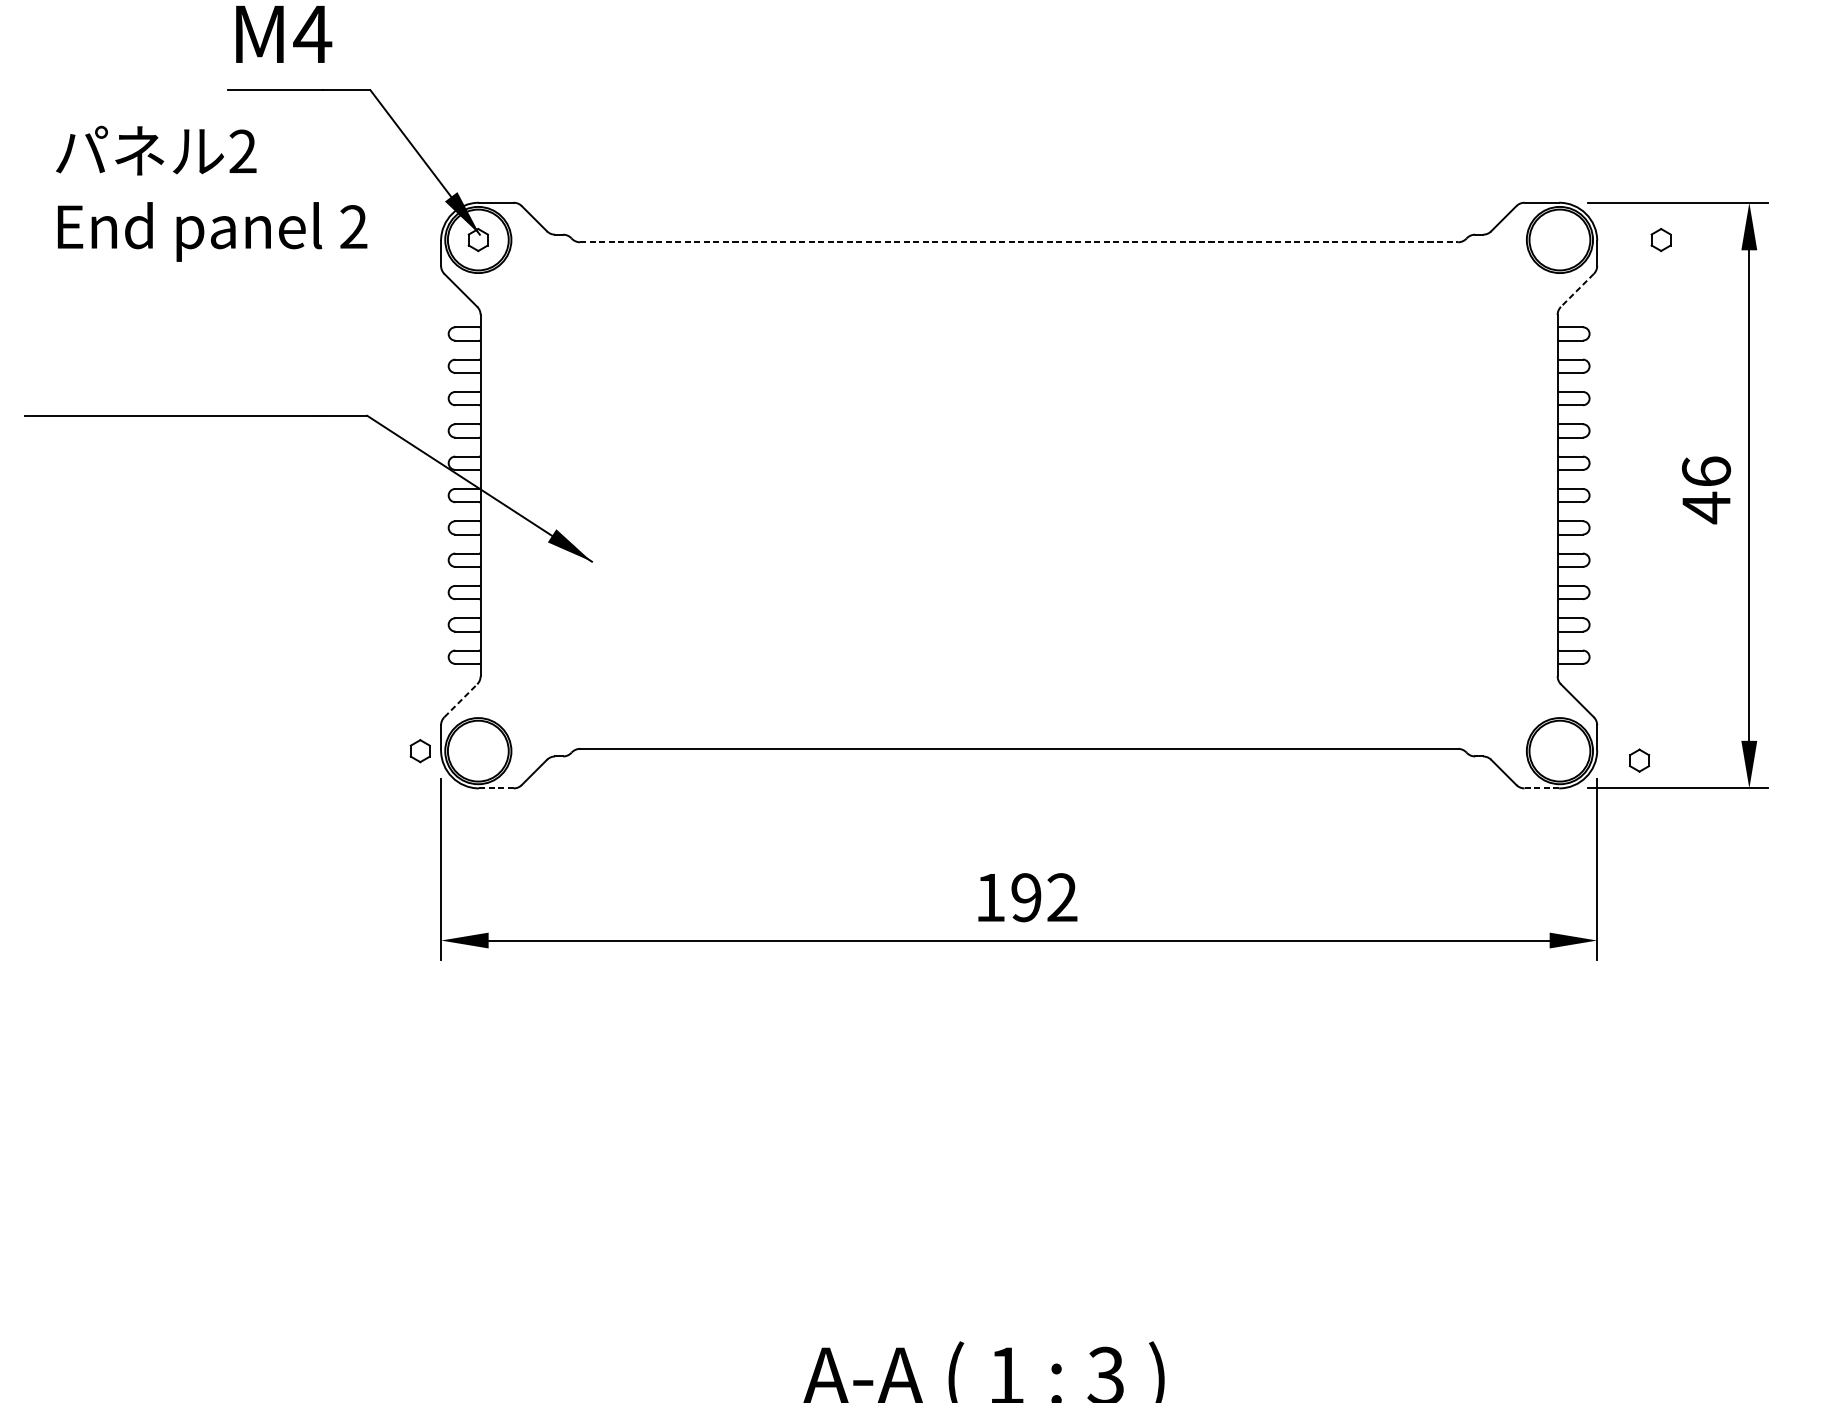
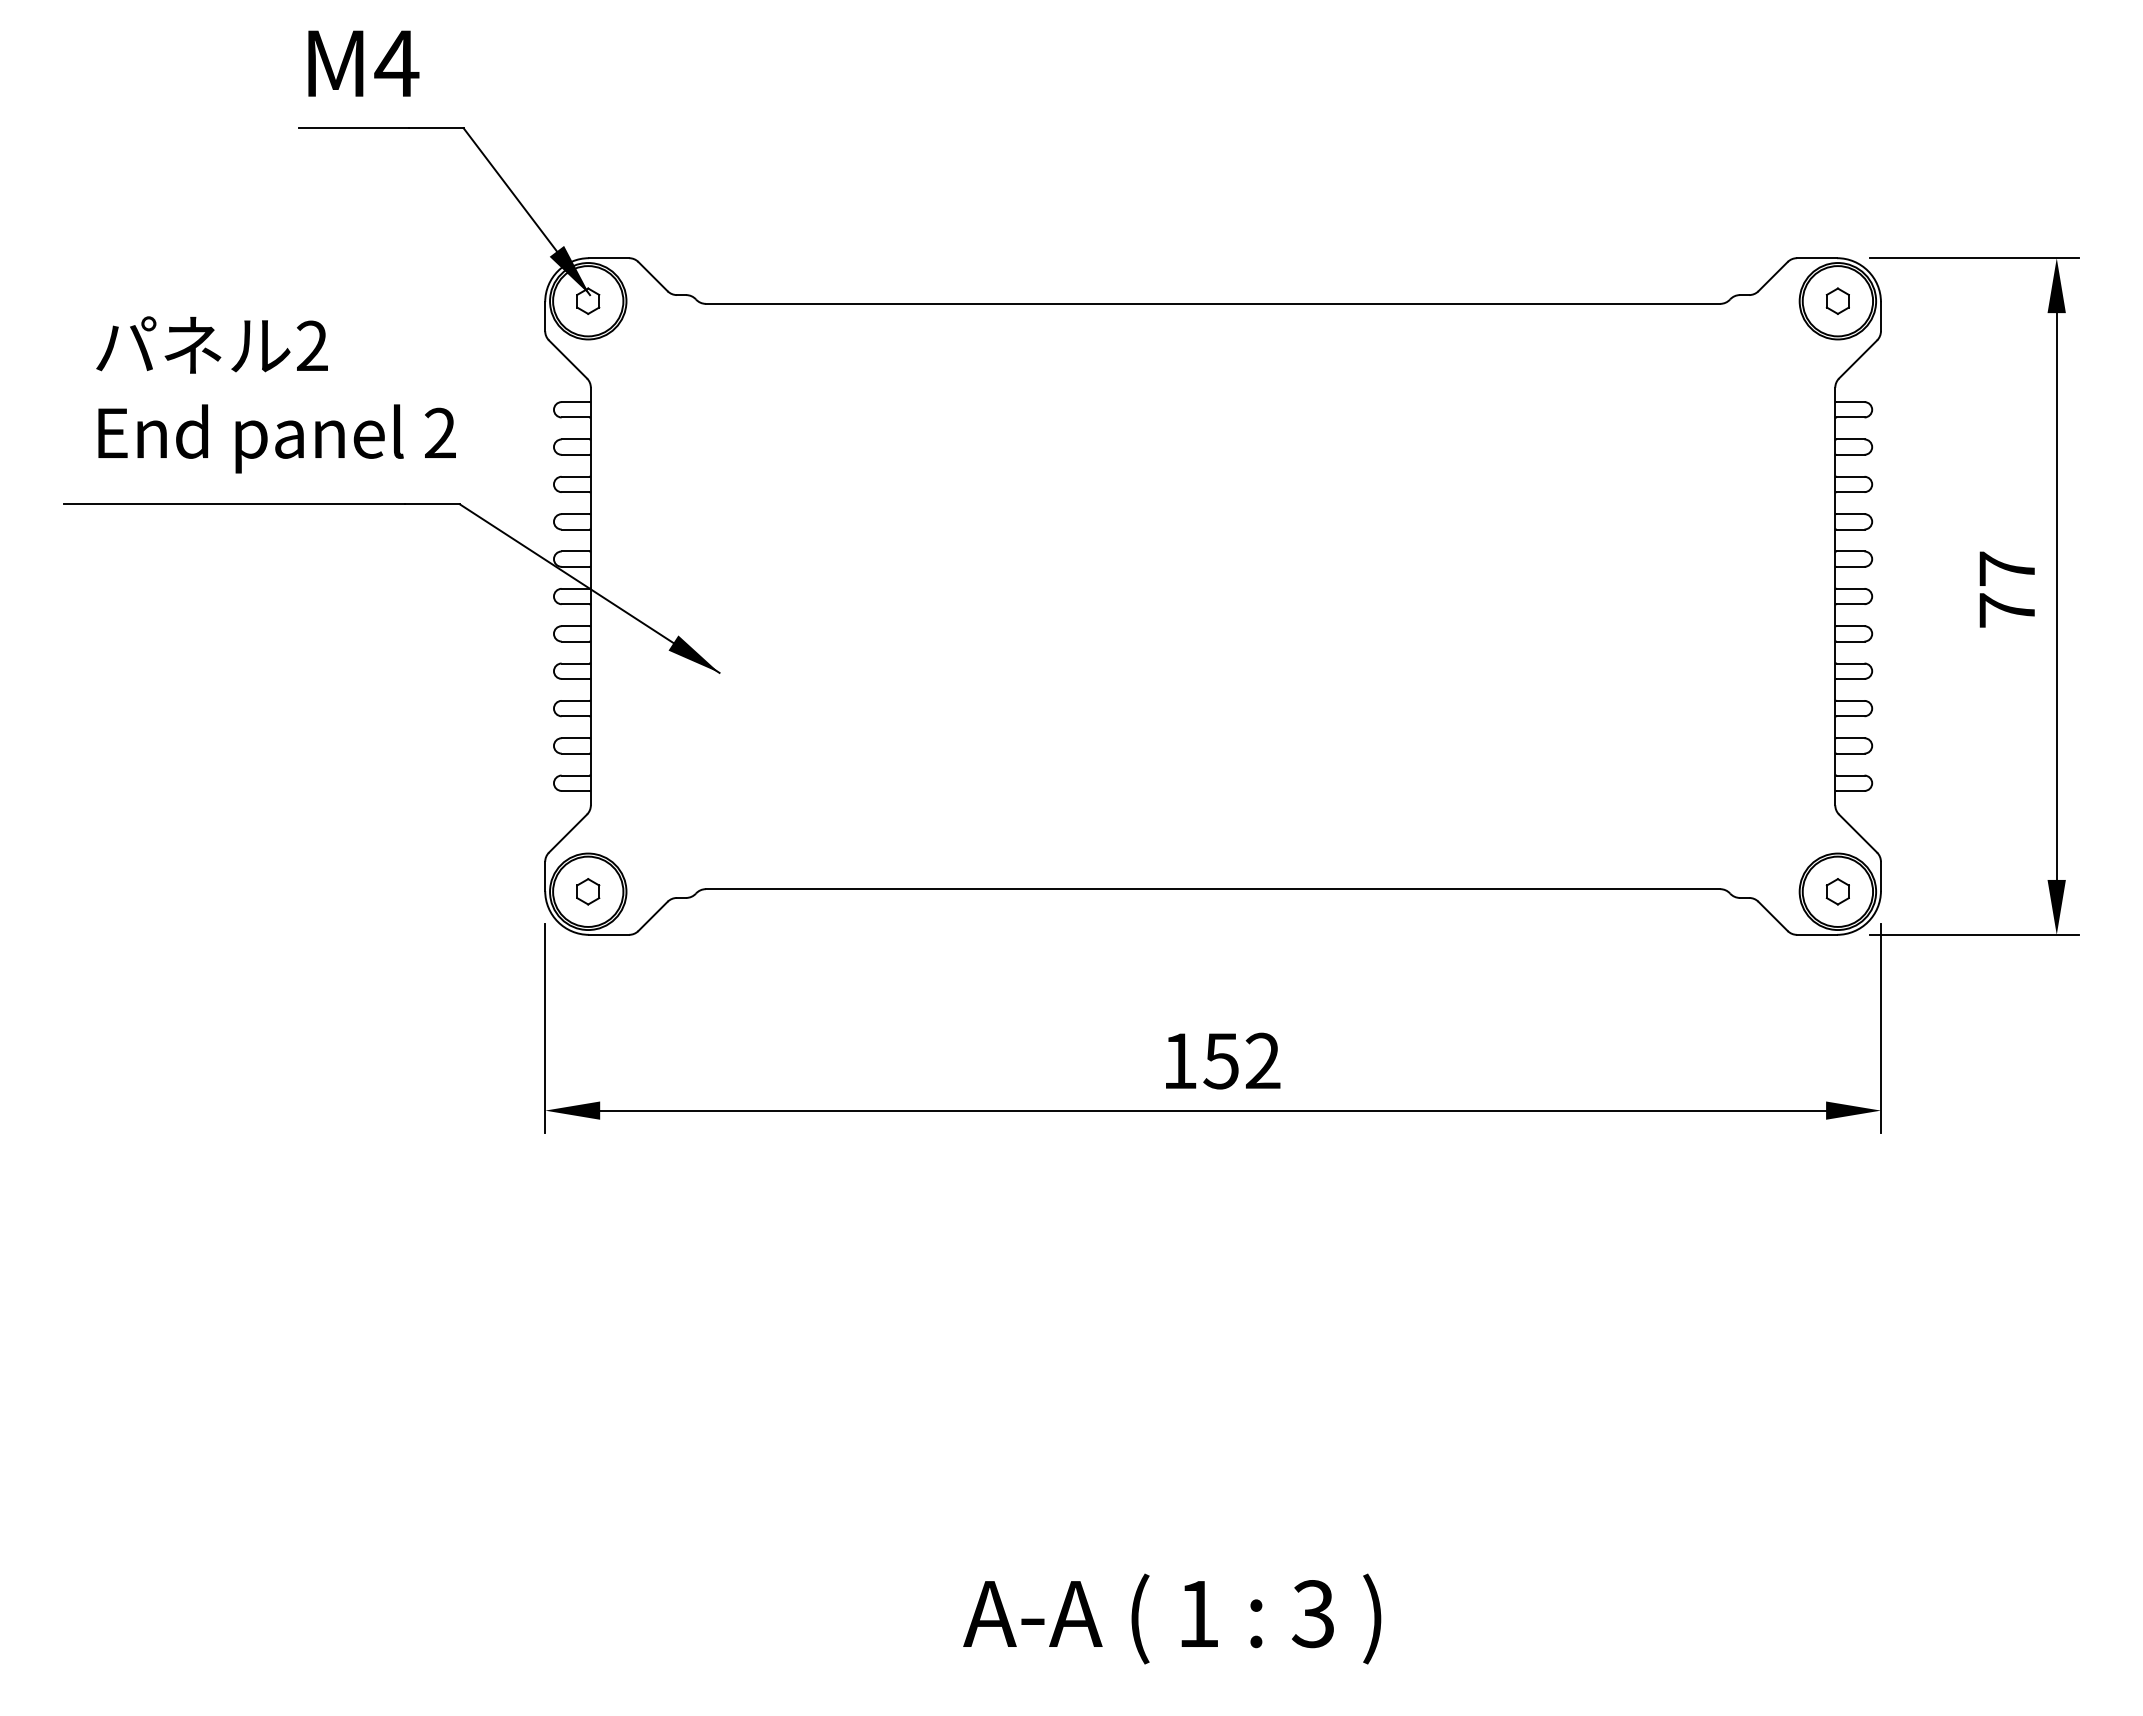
text: (211, 193) -> (275, 394), moved
part: (1660, 239) -> (1837, 300), moved
line: (1019, 241) -> (1213, 303), dashed -> solid
line: (1577, 290) -> (1858, 359), dashed -> solid
text: (1705, 490) -> (2006, 590), 46 -> 77
line: (461, 700) -> (568, 833), dashed -> solid
part: (420, 750) -> (588, 891), moved
part: (1639, 760) -> (1837, 891), moved
line: (495, 788) -> (608, 934), dashed -> solid
line: (1541, 788) -> (1816, 934), dashed -> solid
text: (1025, 897) -> (1220, 1060), 192 -> 152

